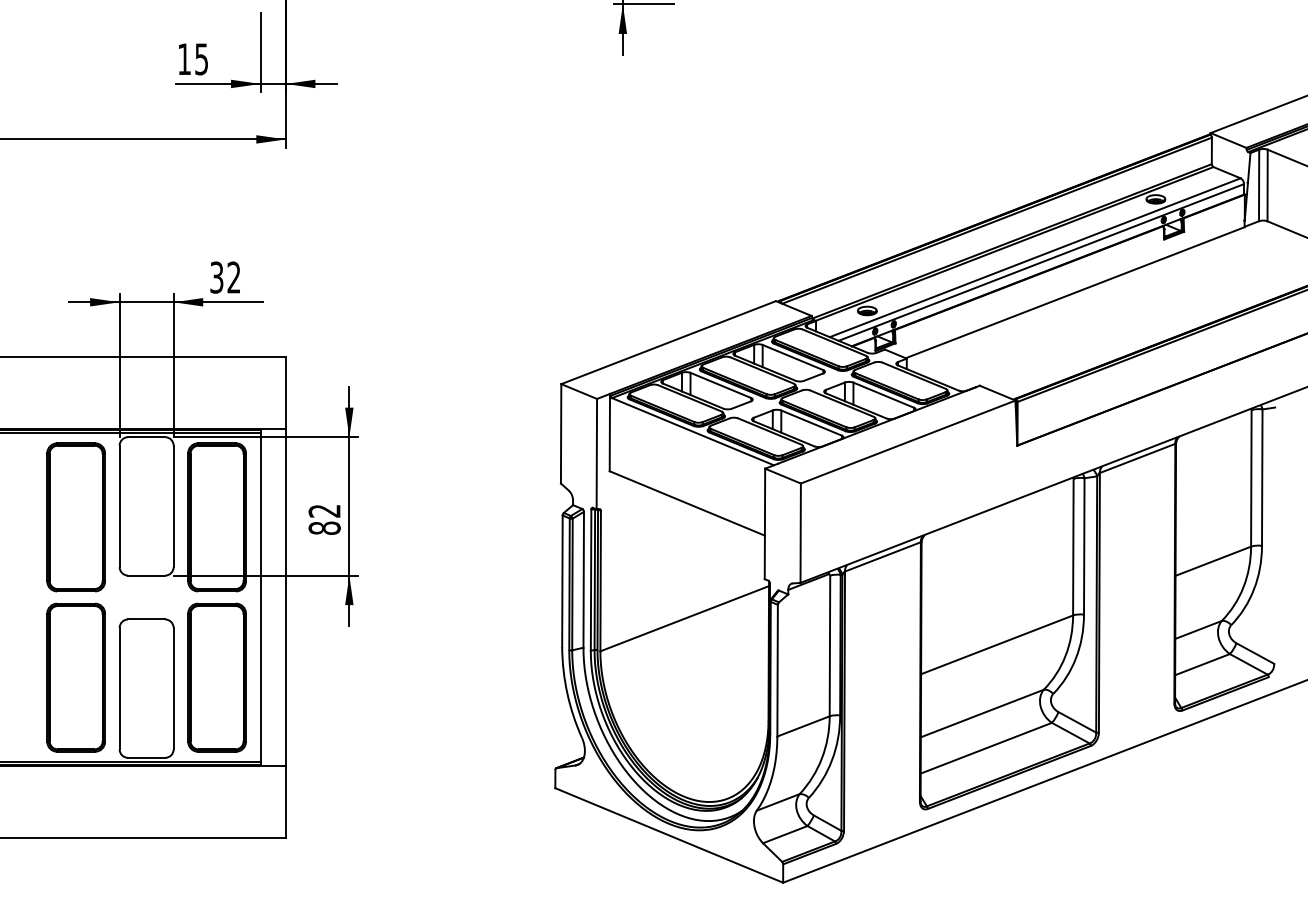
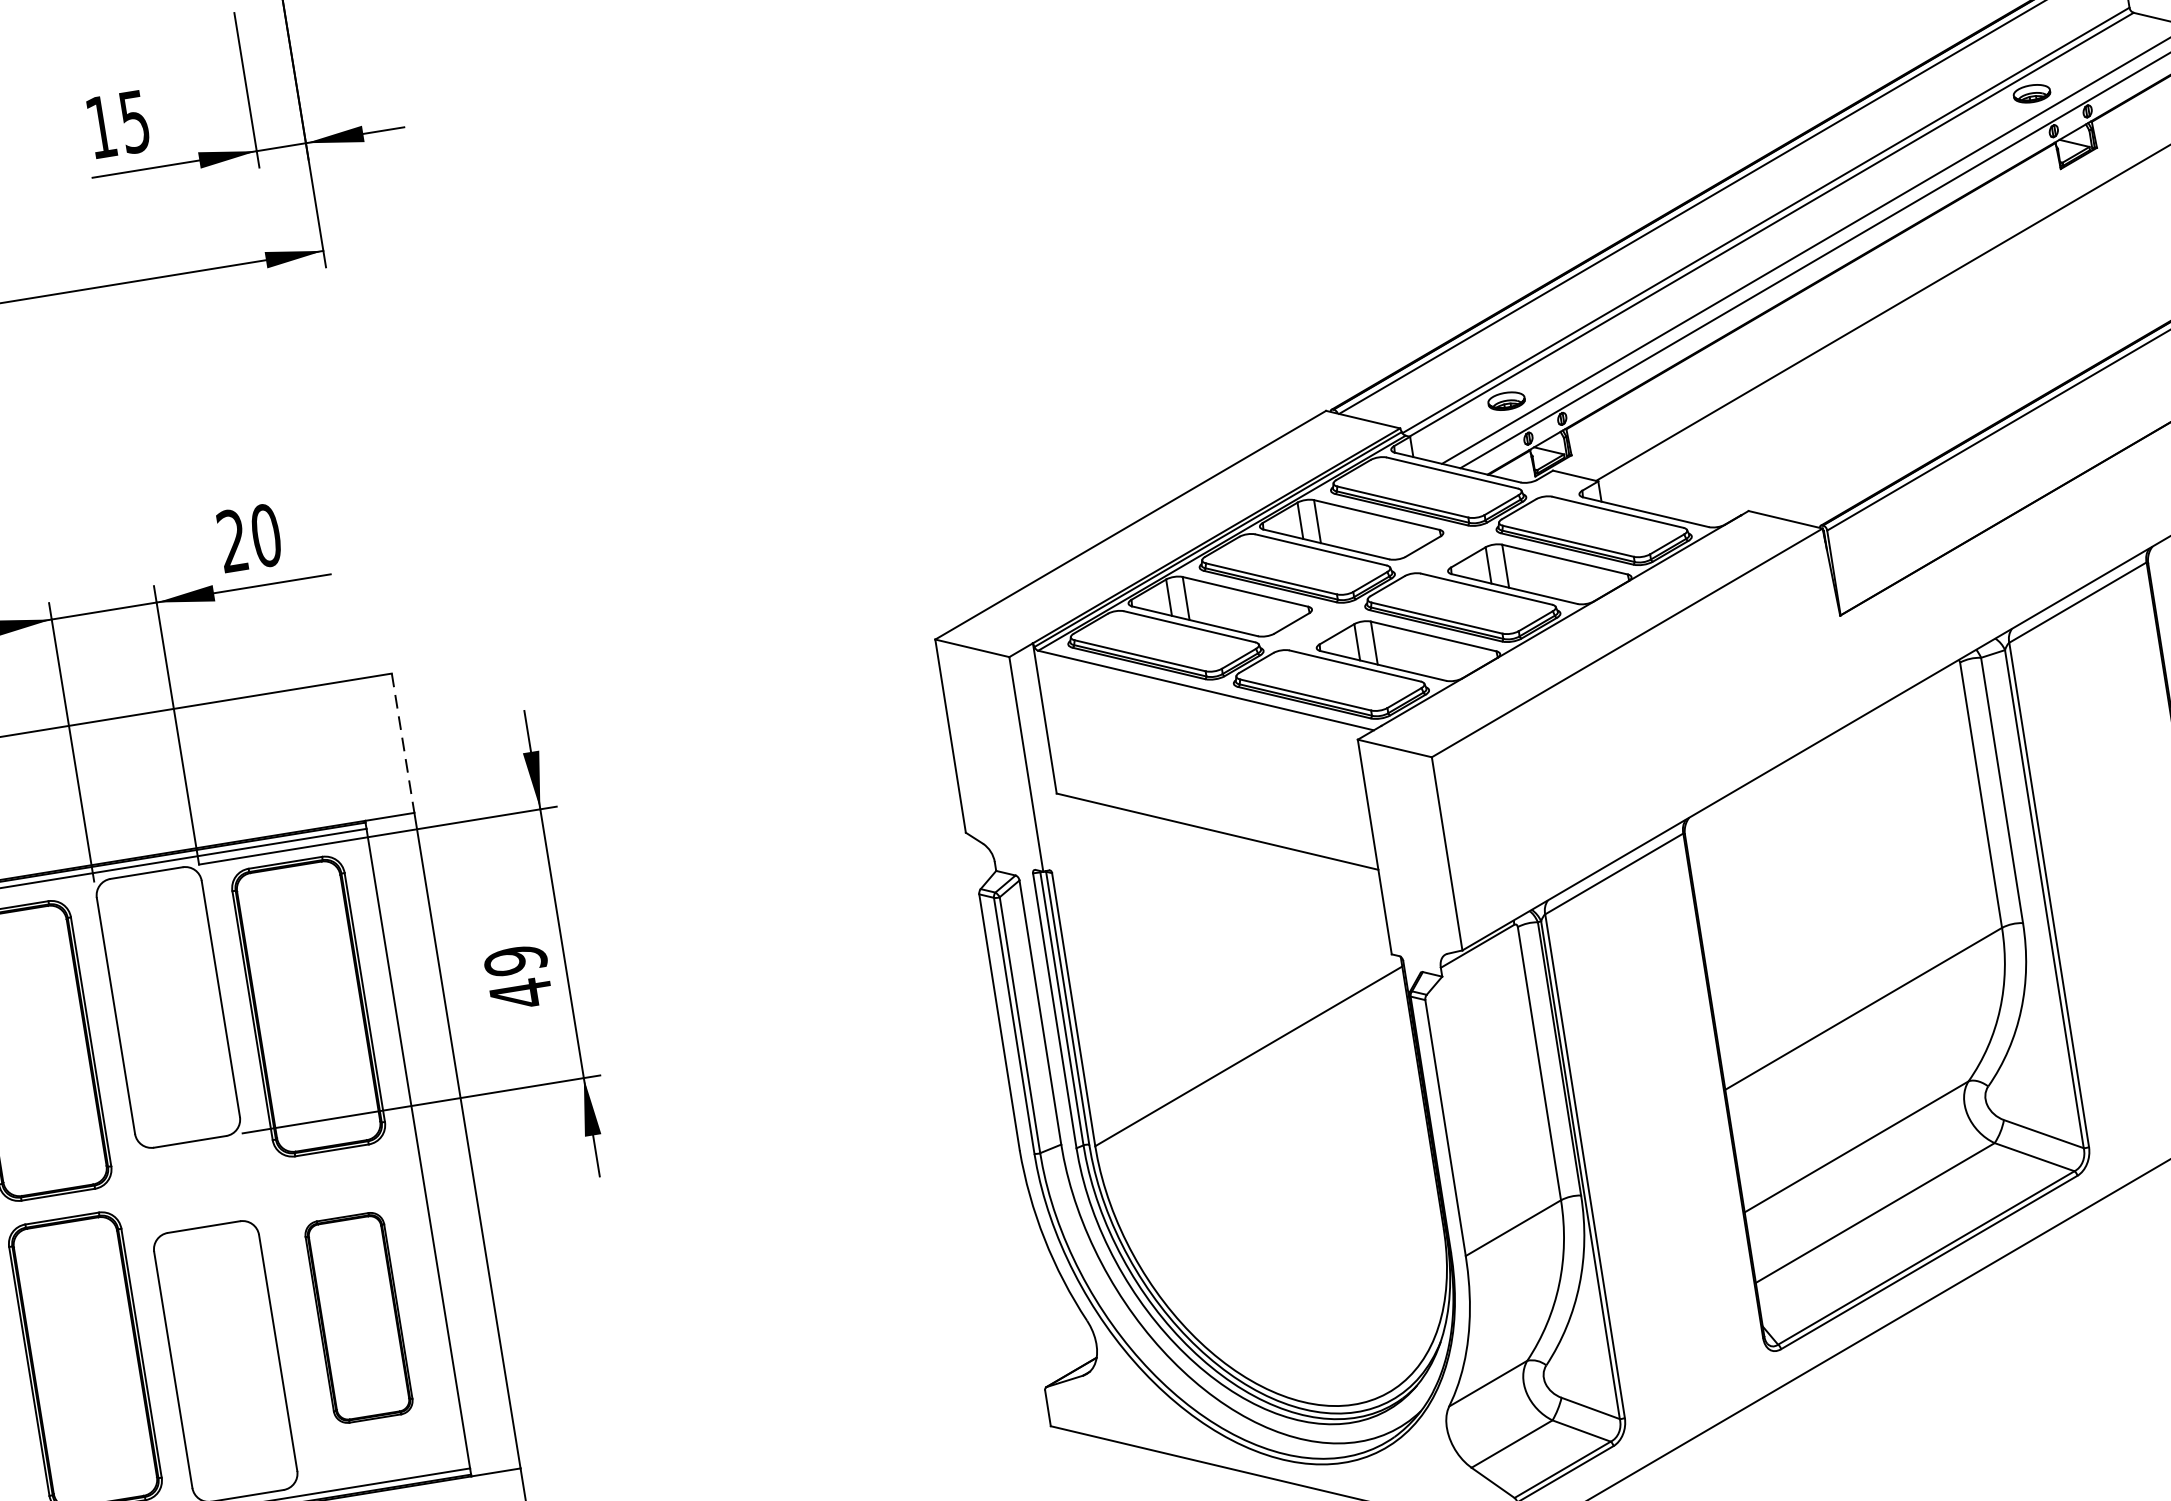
text: (225, 277) -> (249, 538), 32 -> 20
line: (285, 392) -> (402, 742), solid -> dashed
text: (324, 519) -> (517, 976), 82 -> 49
part: (216, 677) -> (357, 1317), size x0.7

